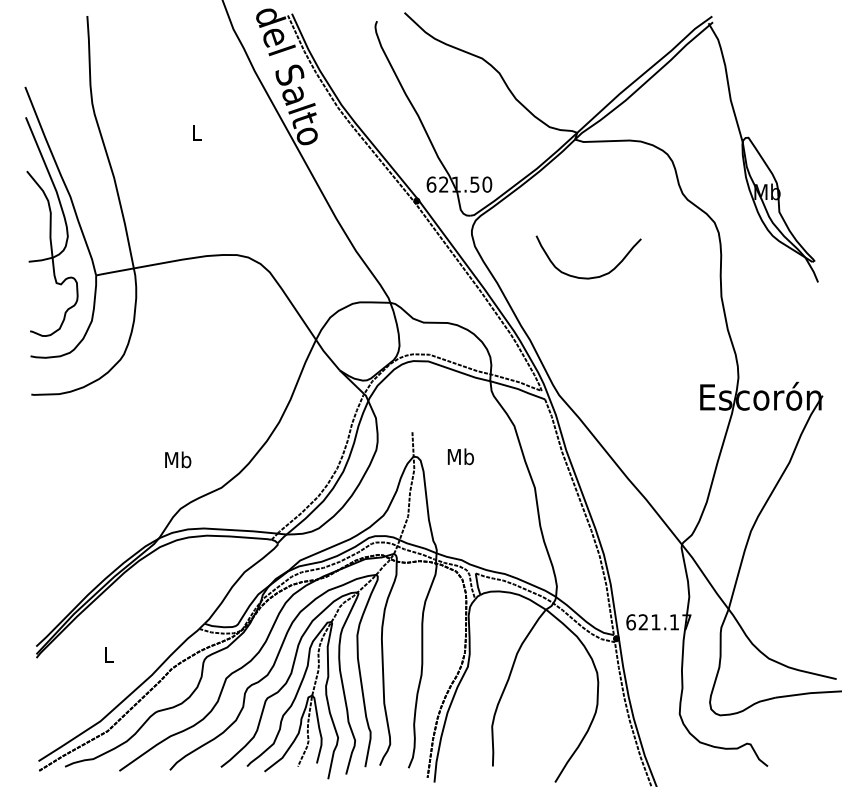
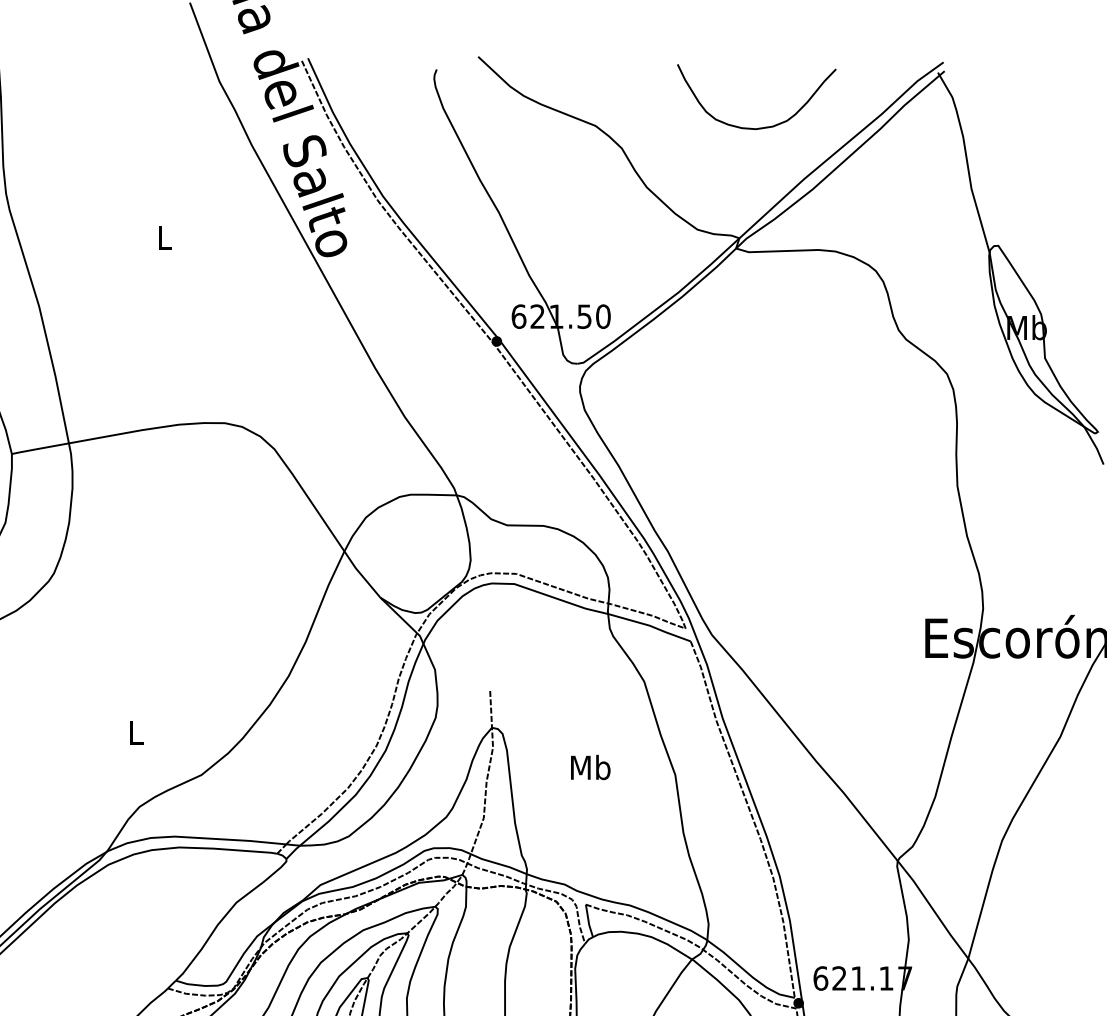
curve: (593, 276) -> (763, 125), moved
text: (460, 456) -> (590, 767), moved
text: (178, 459) -> (136, 732), Mb -> L

